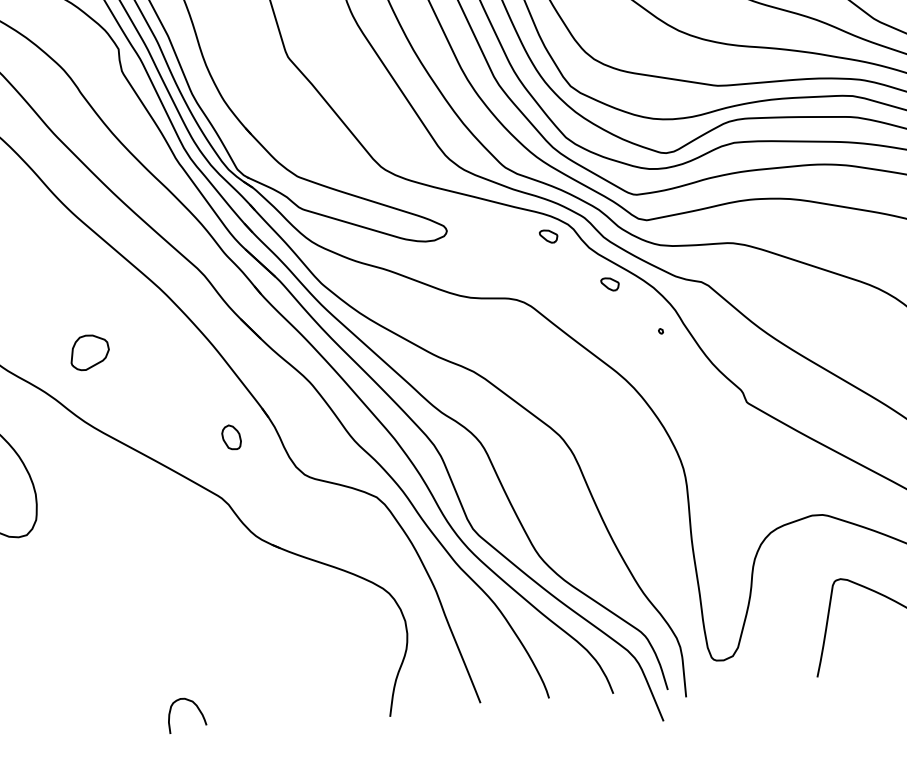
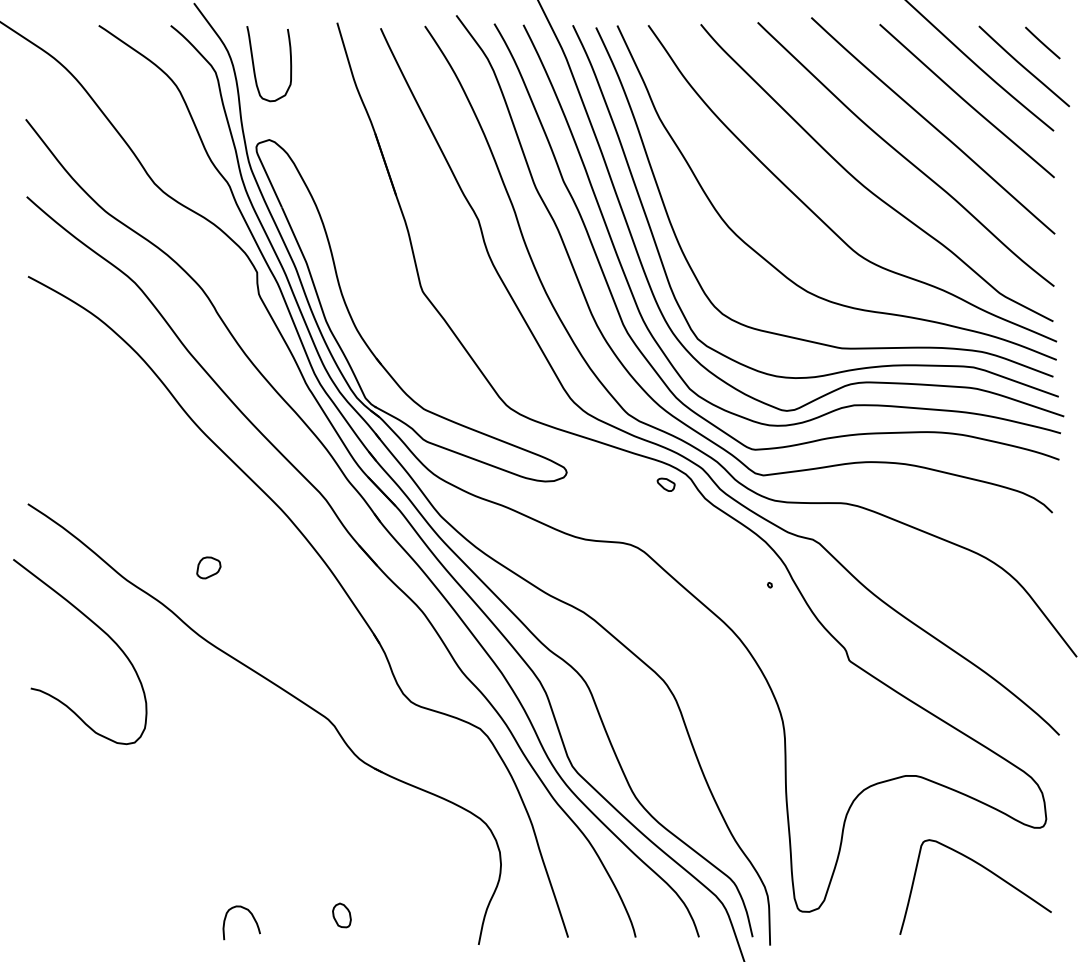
part: (609, 284) -> (722, 535), removed
part: (89, 352) -> (208, 567), size x0.62
part: (231, 437) -> (341, 915), moved
curve: (195, 706) -> (250, 914), moved

